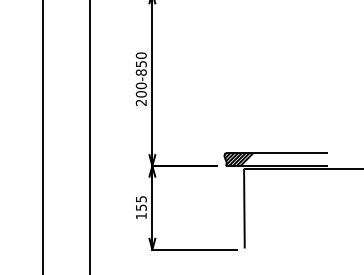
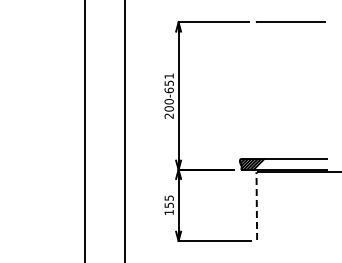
text: (140, 64) -> (168, 83), 200-850 -> 200-651
line: (244, 209) -> (256, 206), solid -> dashed

